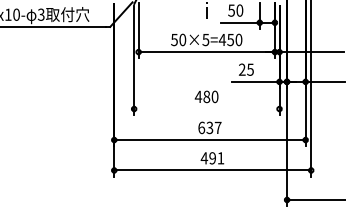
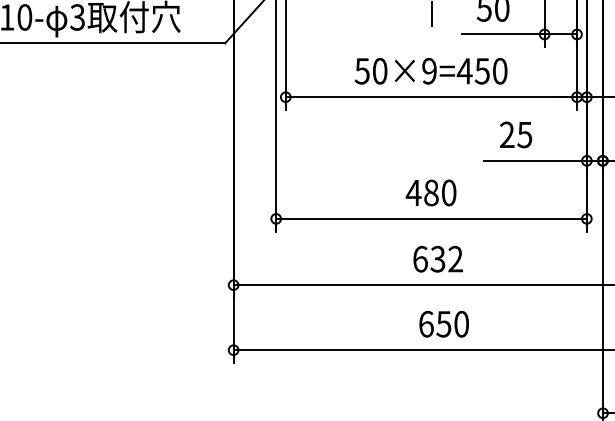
text: (205, 39) -> (428, 70), 50×5=450 -> 50×9=450
line: (206, 109) -> (430, 219), added
text: (217, 127) -> (454, 258), 637 -> 632
text: (212, 158) -> (443, 324), 491 -> 650

